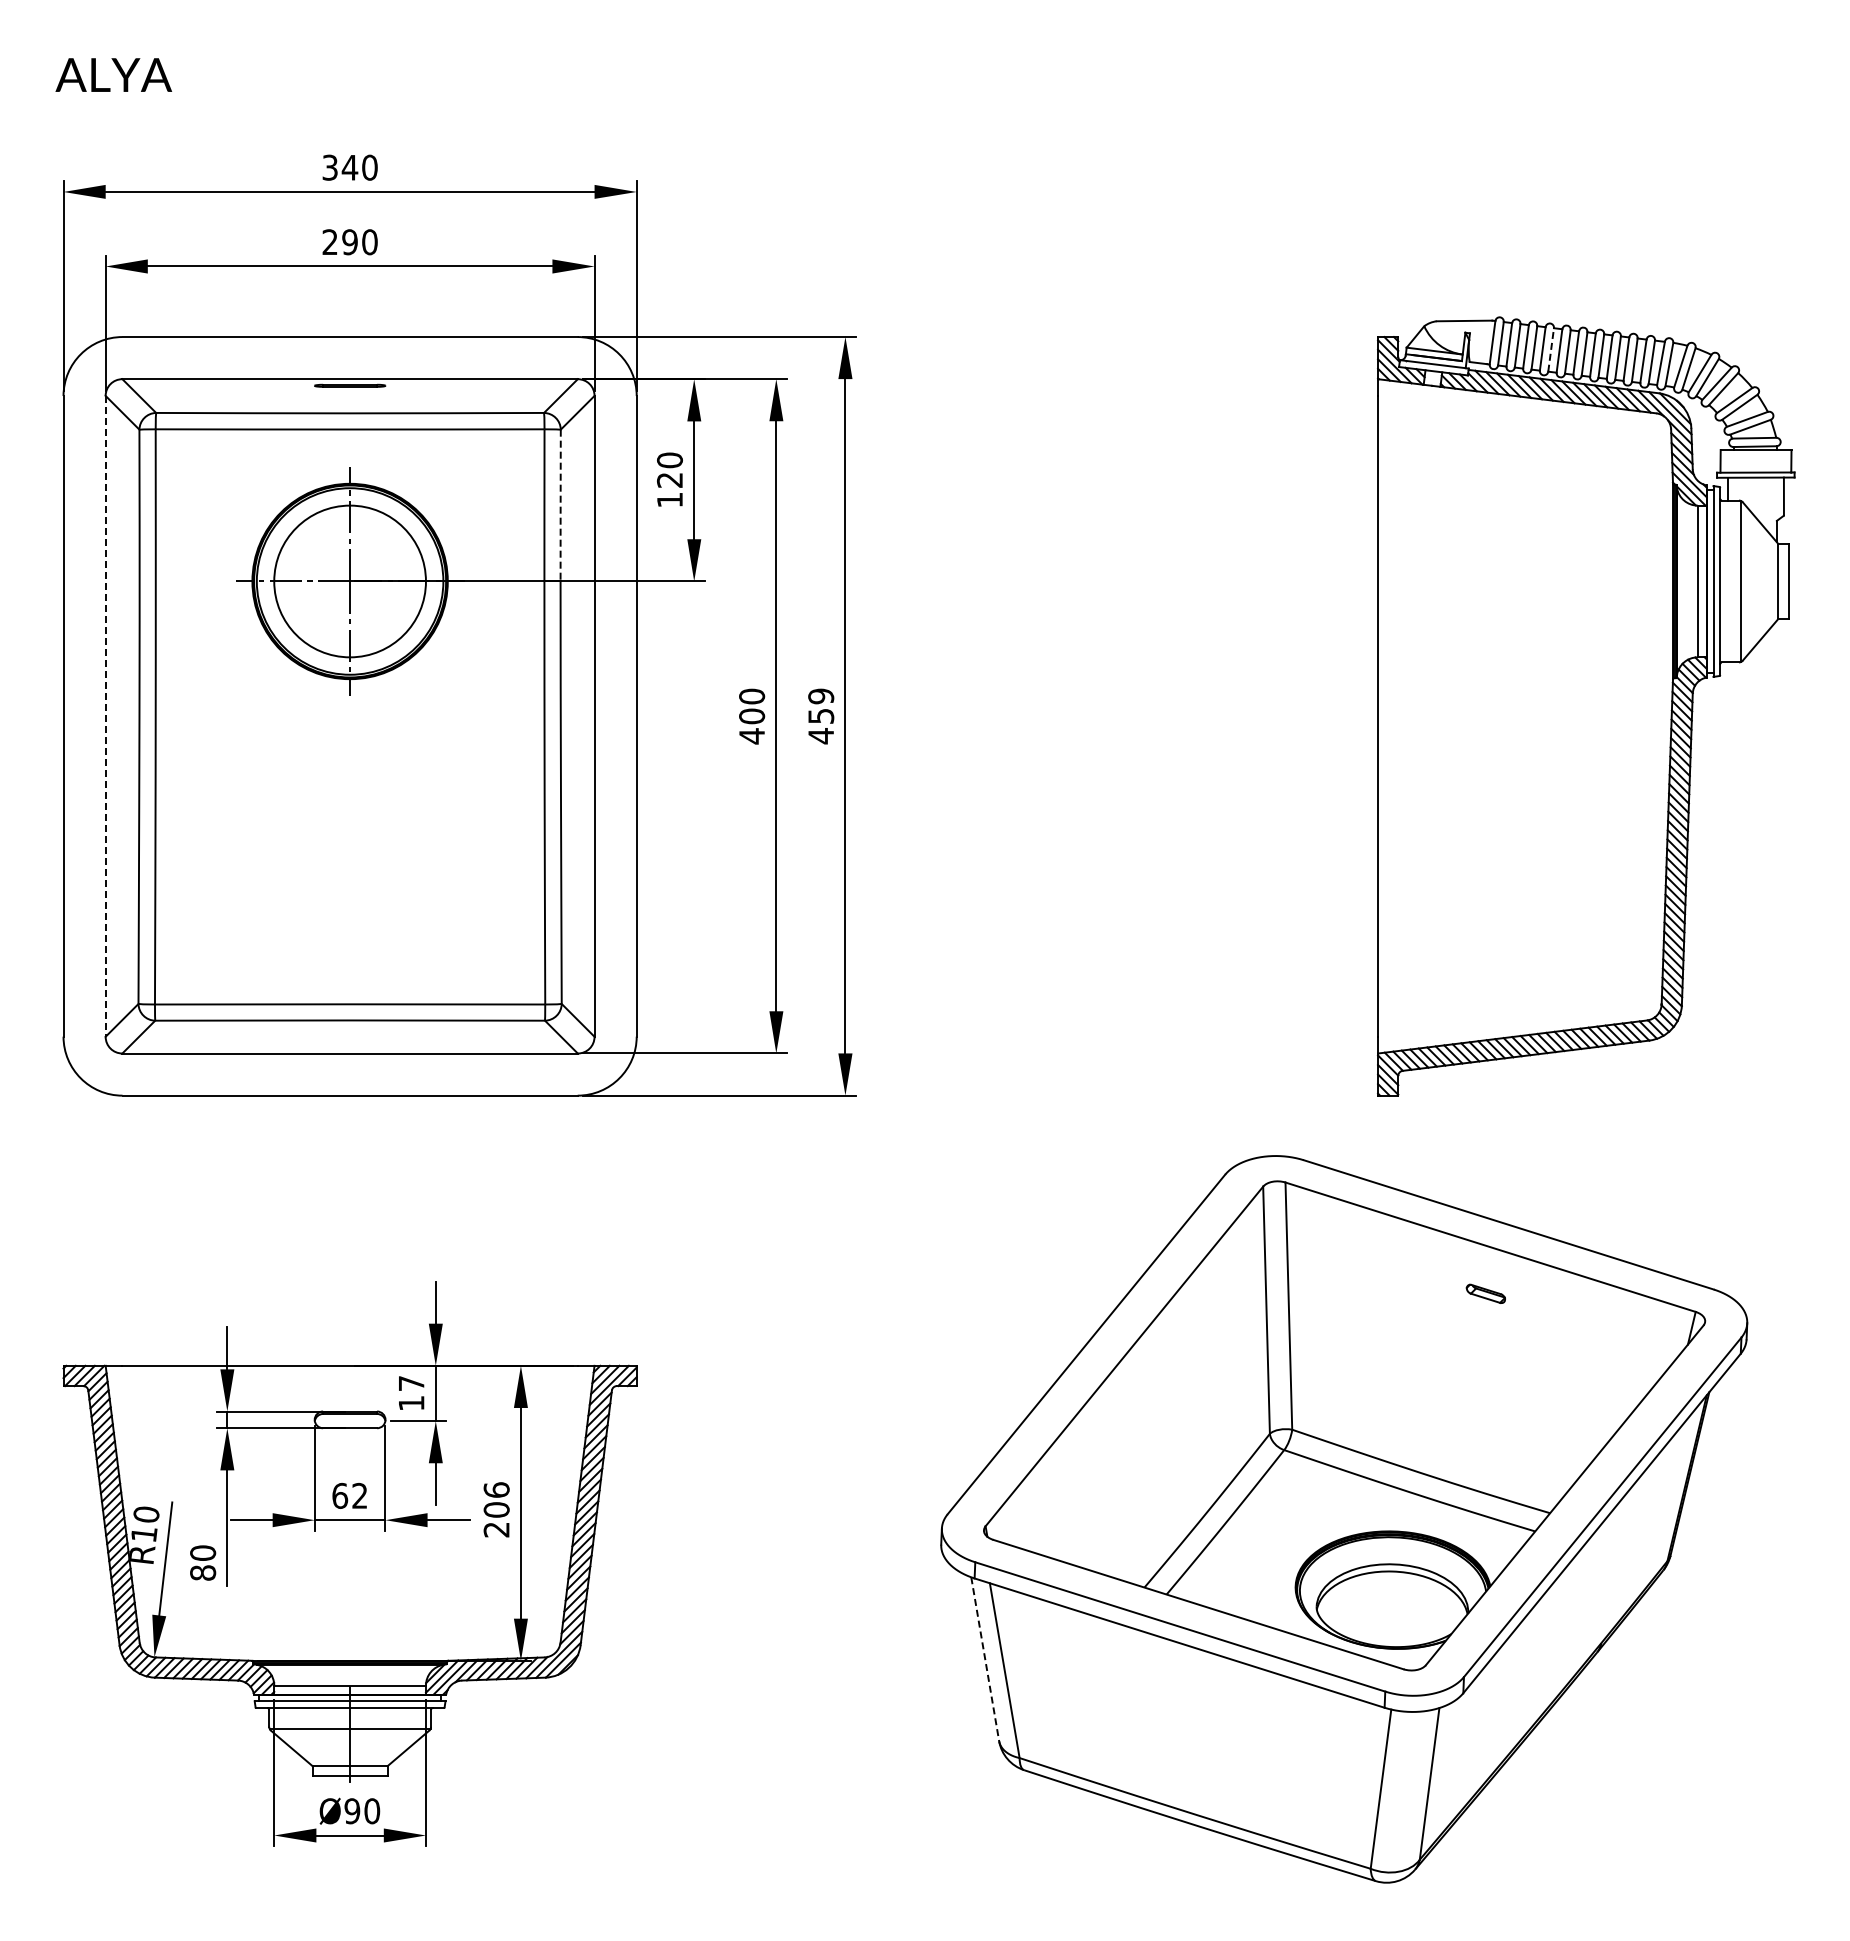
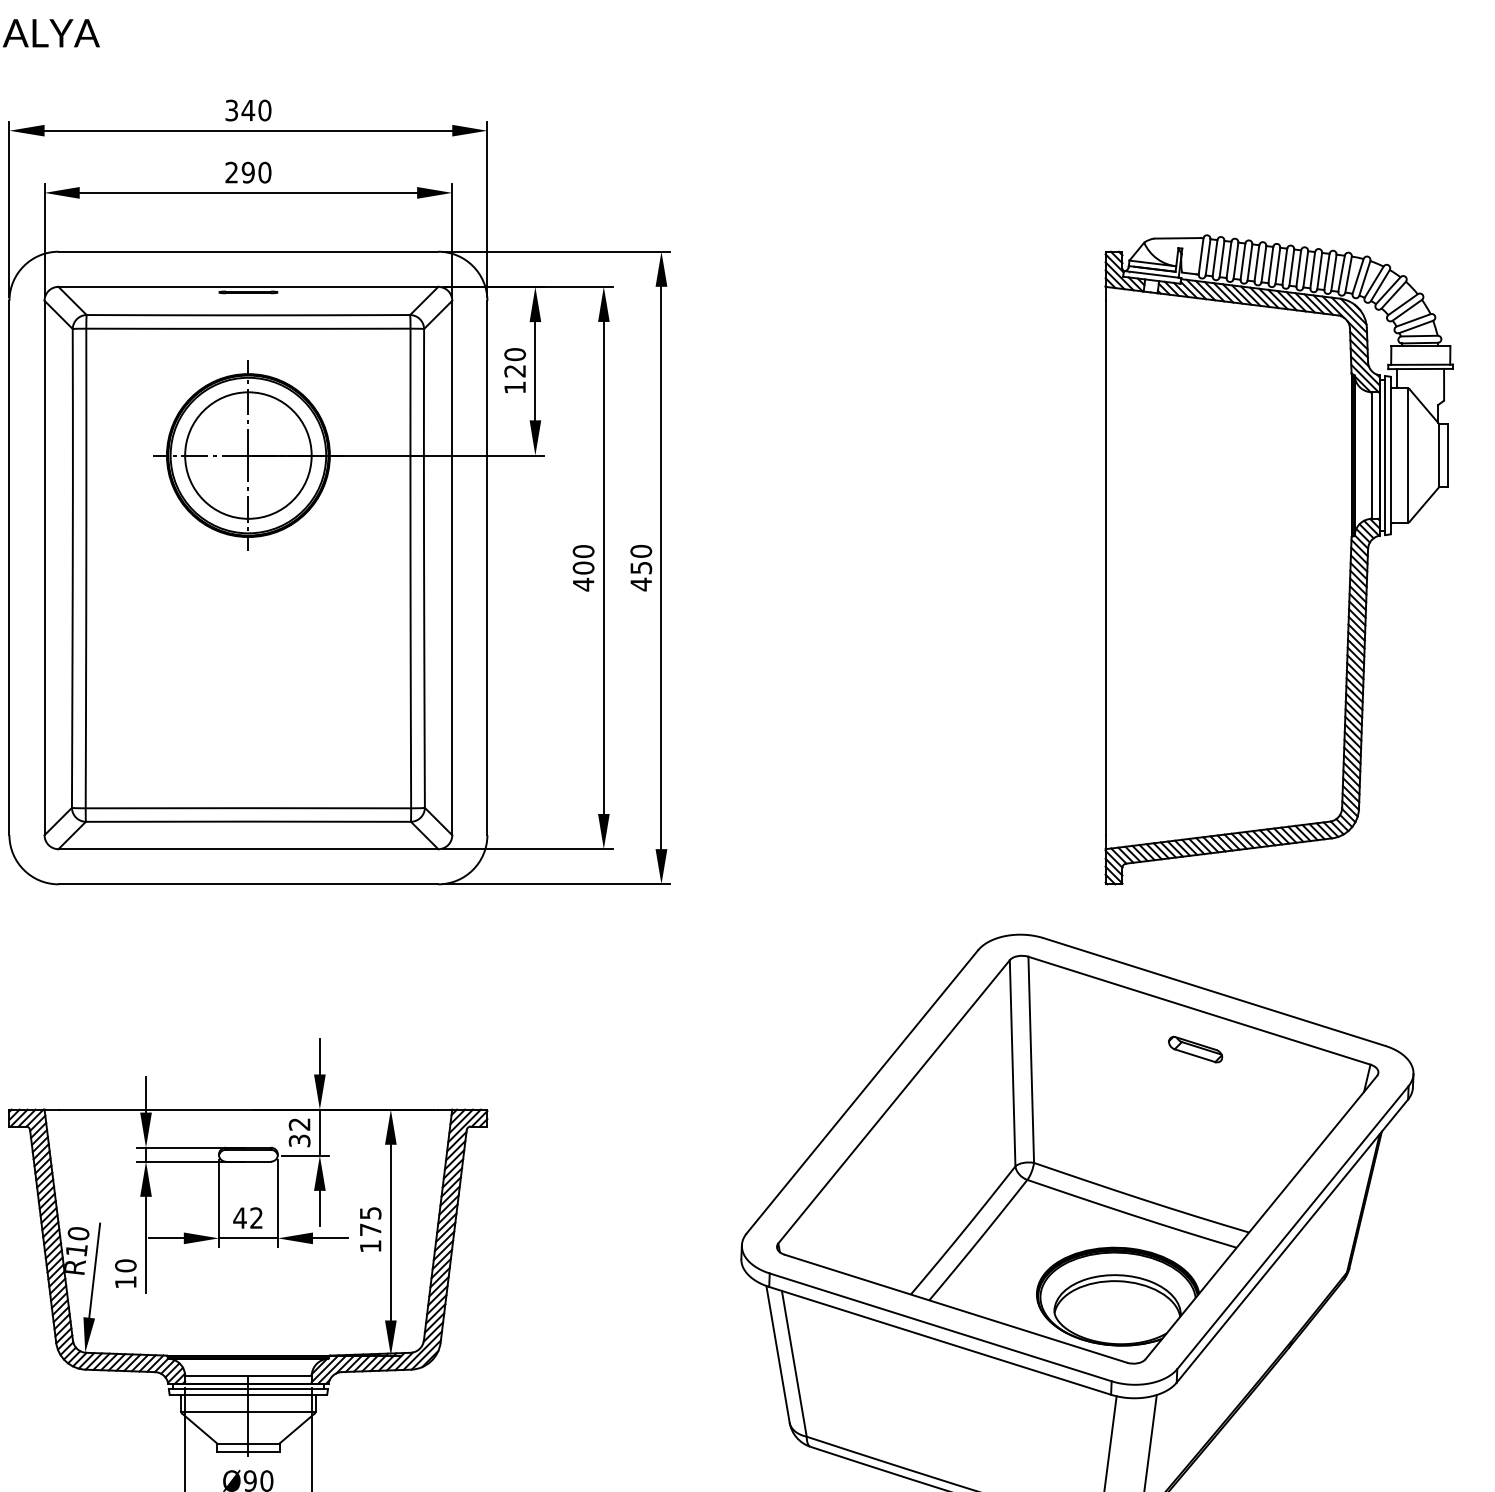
line: (1551, 349) -> (1250, 262), dashed -> solid
line: (560, 505) -> (423, 392), dashed -> solid
text: (821, 696) -> (641, 551), 459 -> 450
line: (105, 716) -> (44, 568), dashed -> solid
part: (1485, 1293) -> (1195, 1049), size x1.67
text: (411, 1393) -> (299, 1132), 17 -> 32
text: (339, 1495) -> (239, 1217), 62 -> 42
text: (496, 1509) -> (370, 1229), 206 -> 175
text: (203, 1572) -> (126, 1281), 80 -> 10
line: (985, 1659) -> (778, 1354), dashed -> solid

